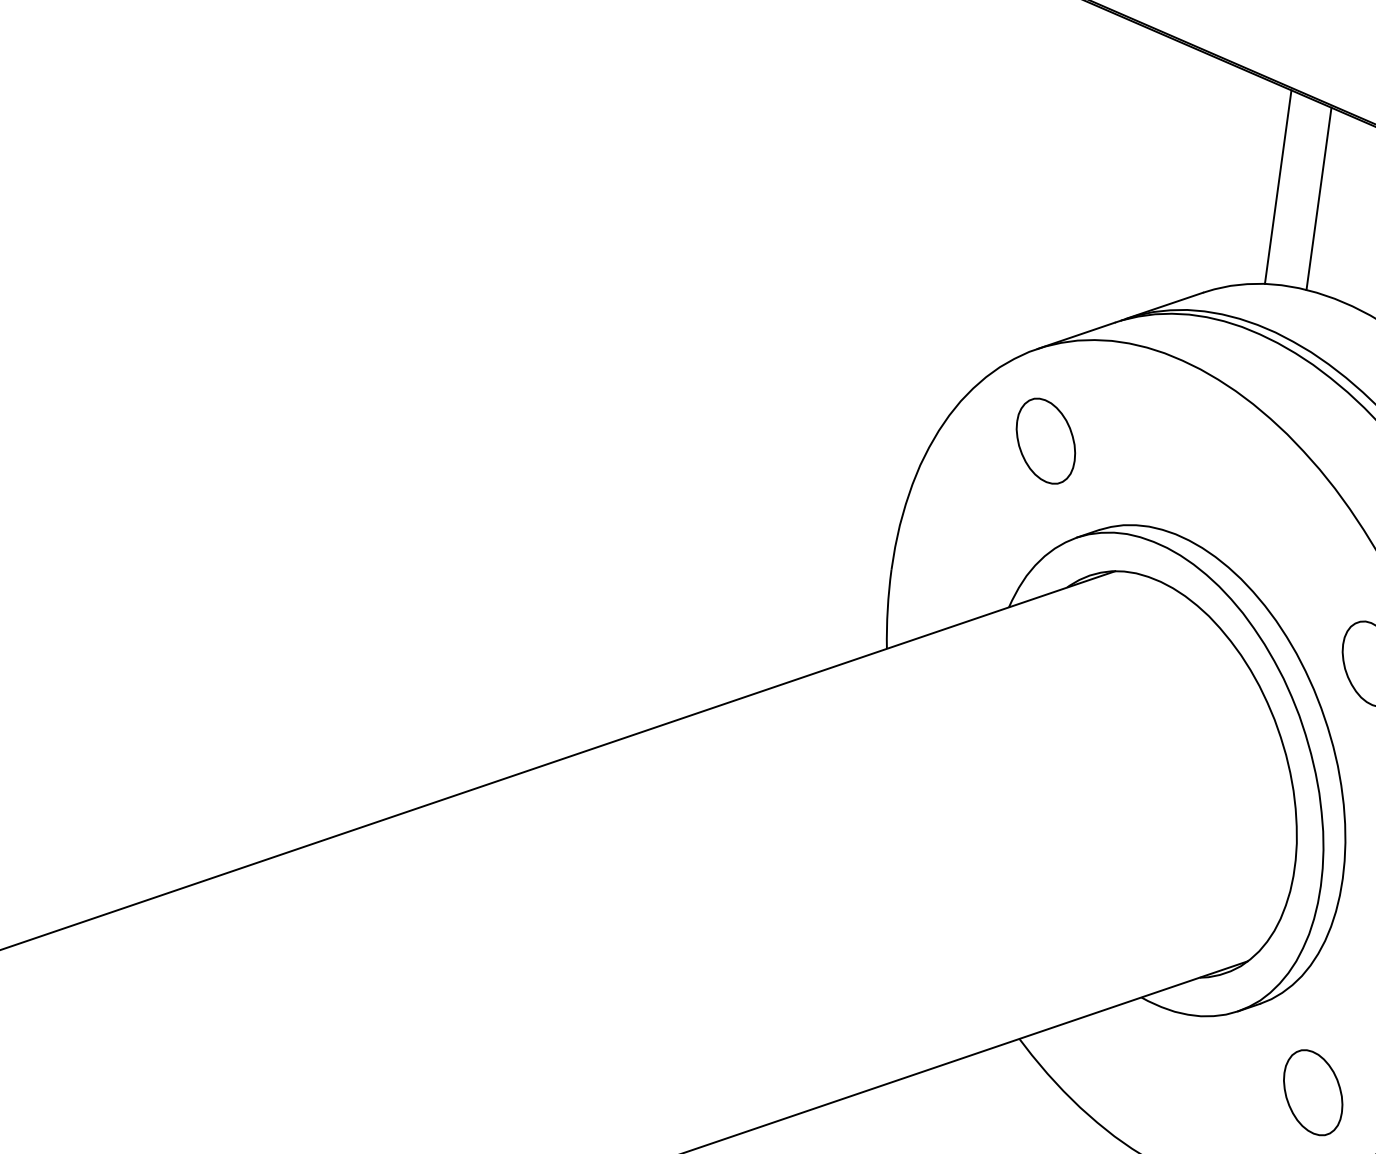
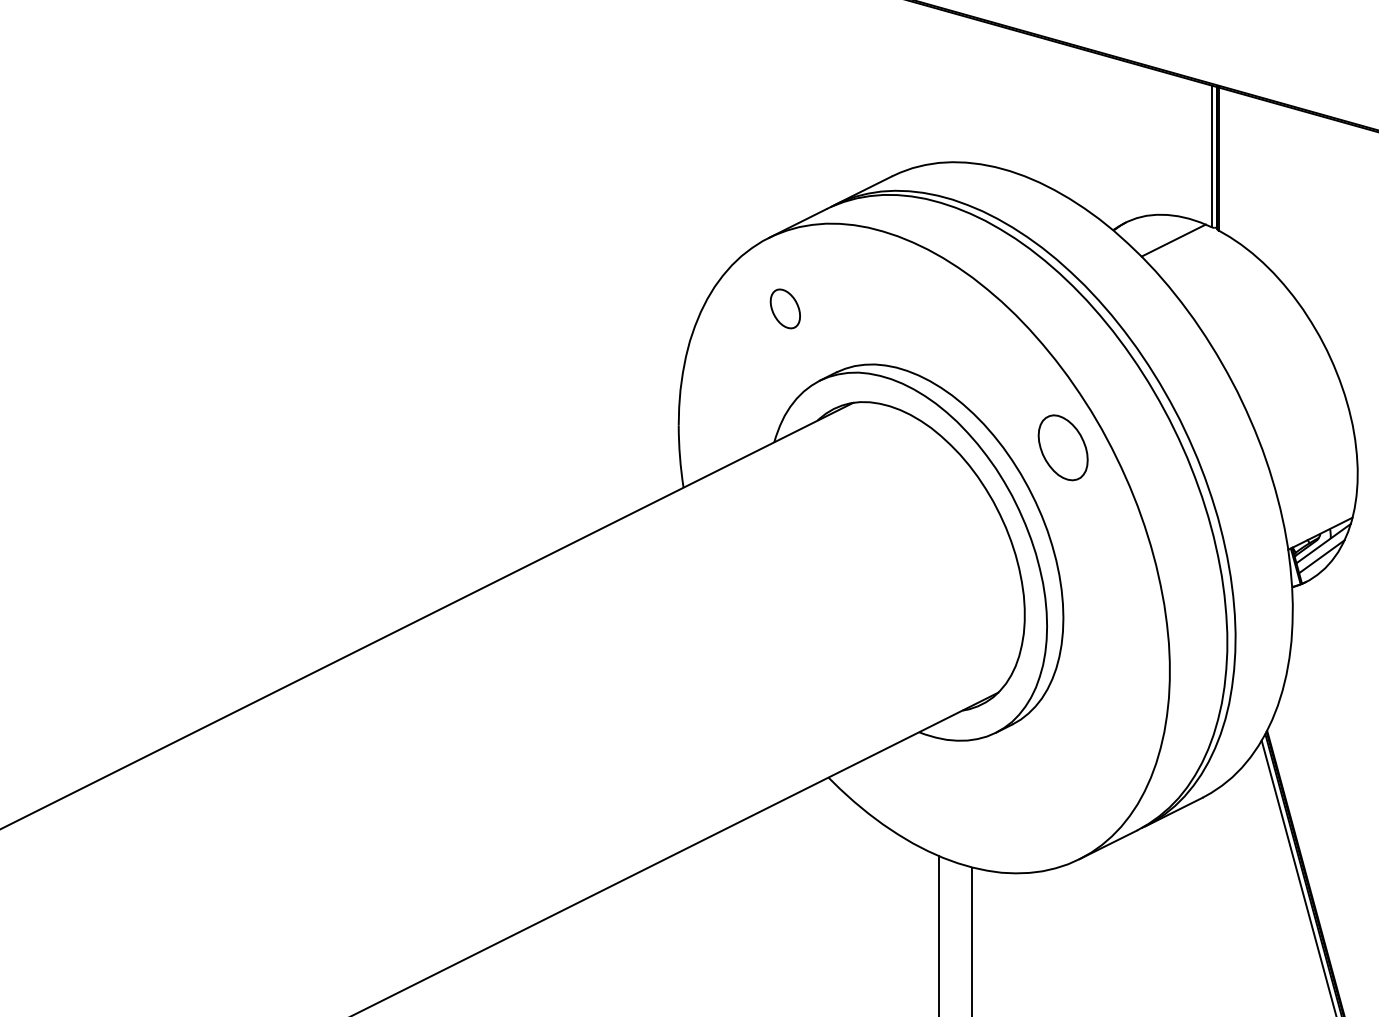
line: (1278, 186) -> (939, 85), removed
line: (1319, 198) -> (972, 90), removed
part: (1046, 440) -> (785, 308), size x0.6
part: (1312, 1091) -> (1062, 787), removed

